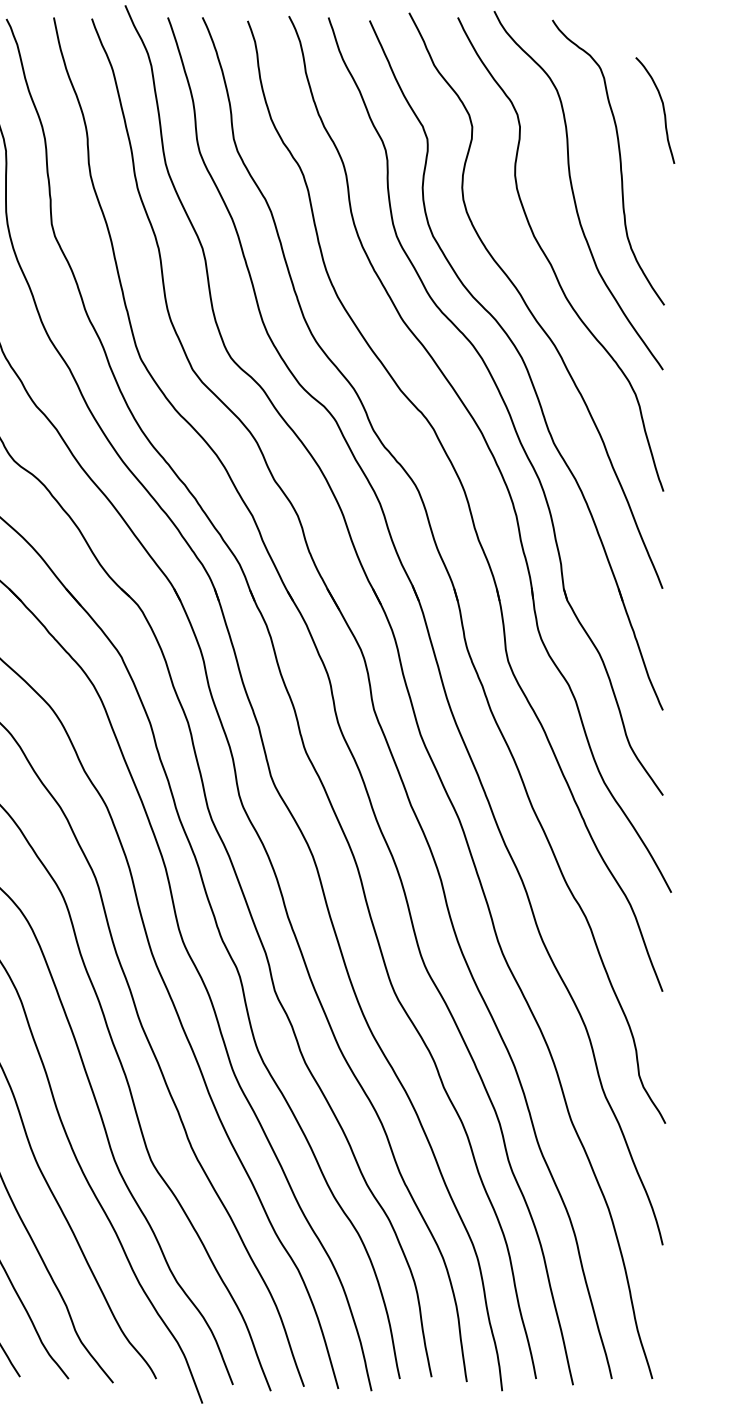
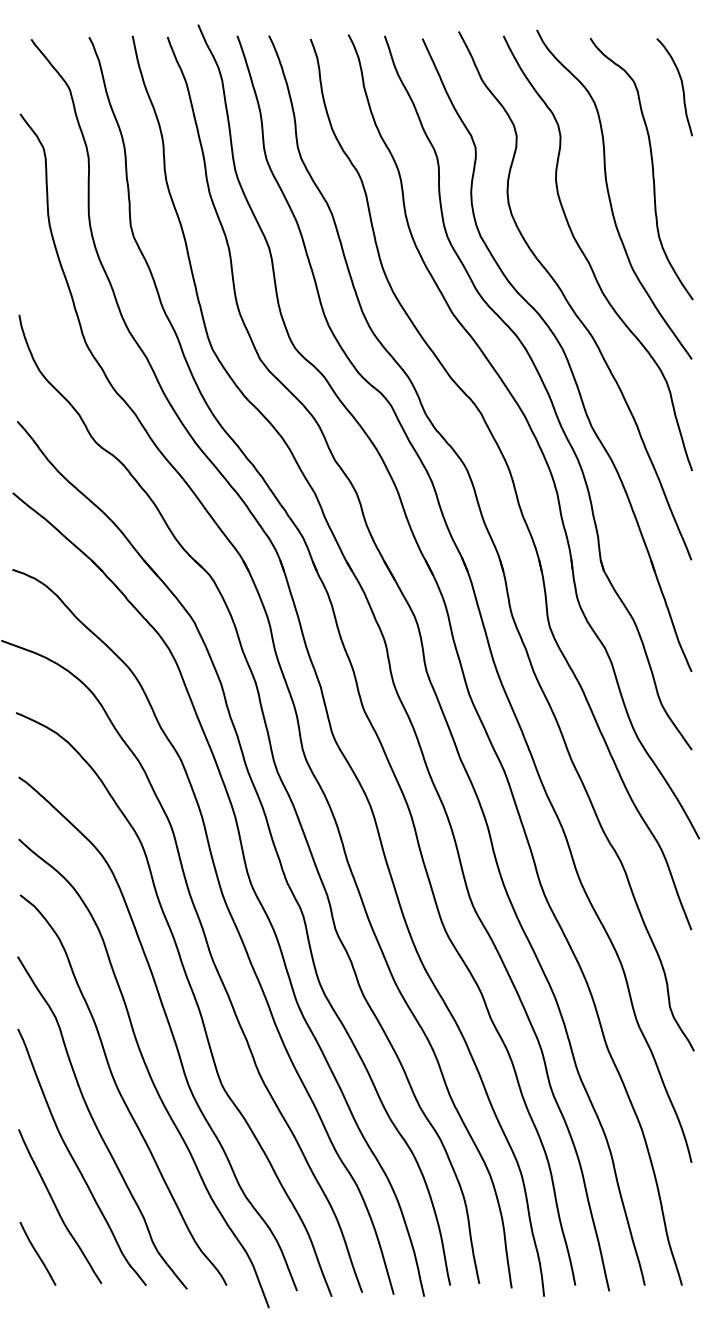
curve: (662, 109) -> (681, 86), moved

